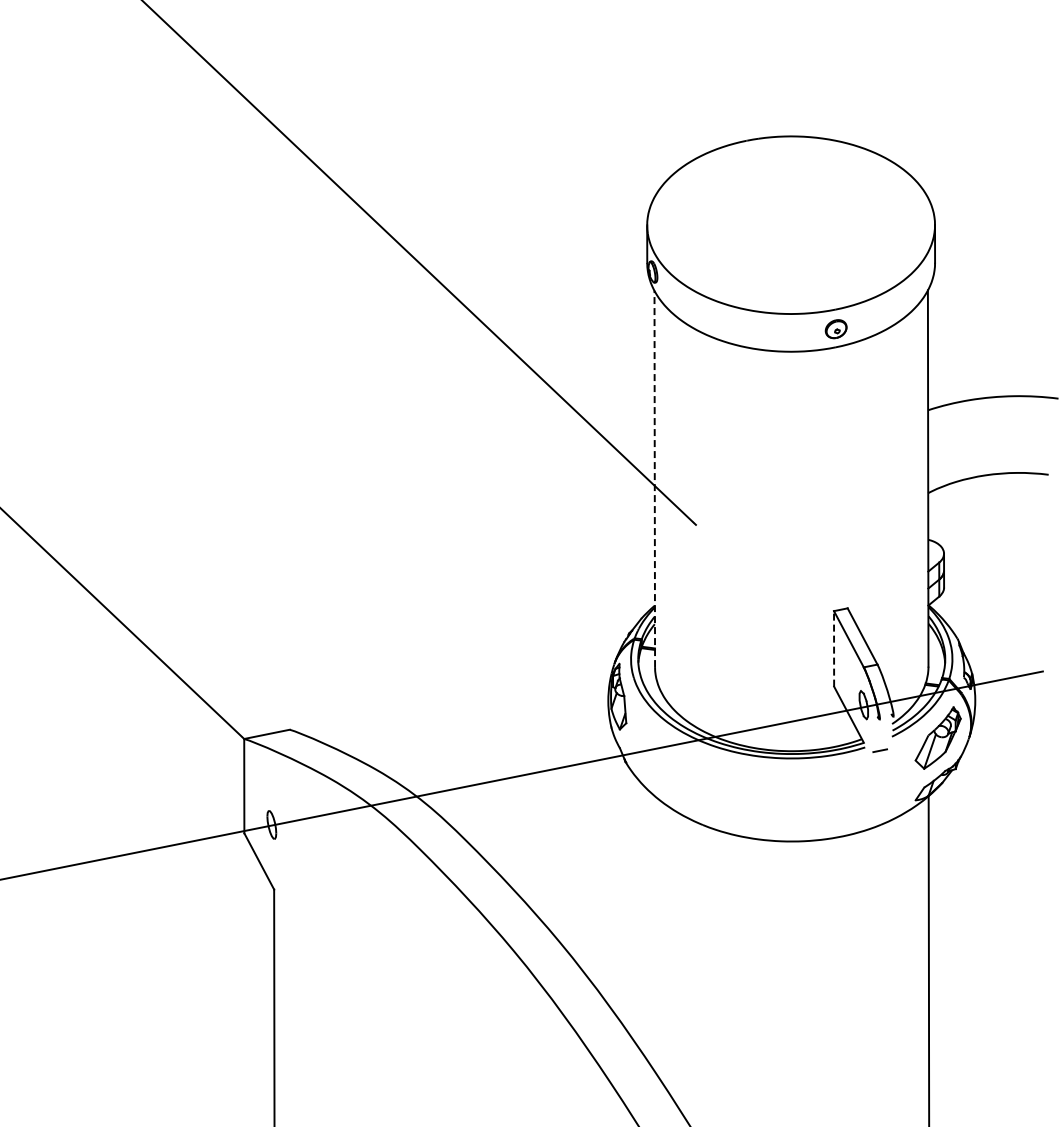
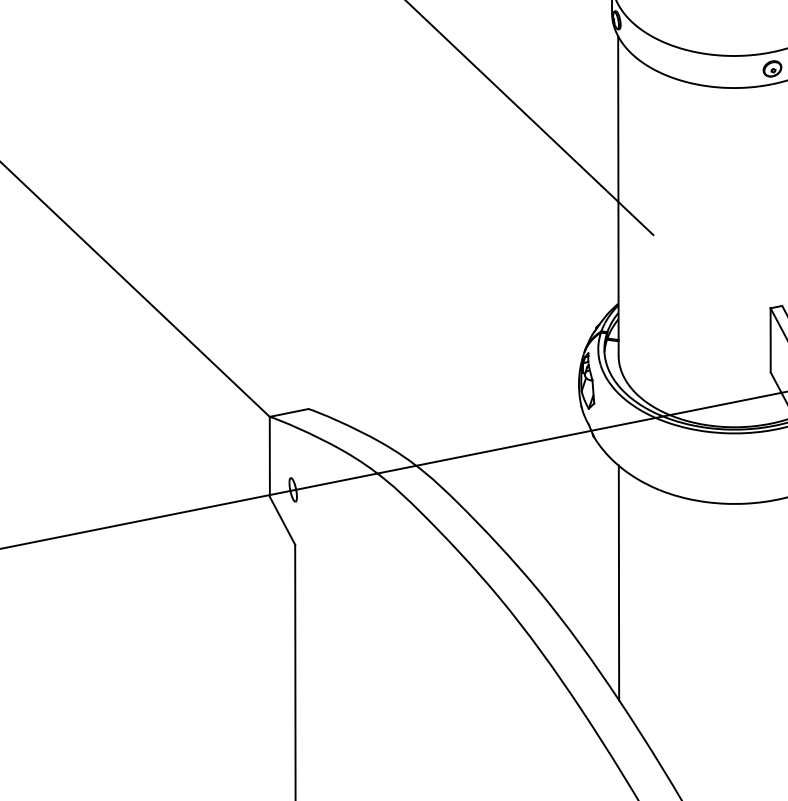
line: (654, 478) -> (618, 195), dashed -> solid
line: (834, 648) -> (771, 340), dashed -> solid
line: (655, 934) -> (619, 582), added

